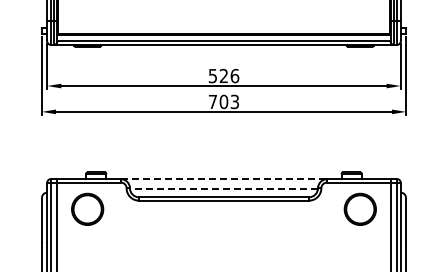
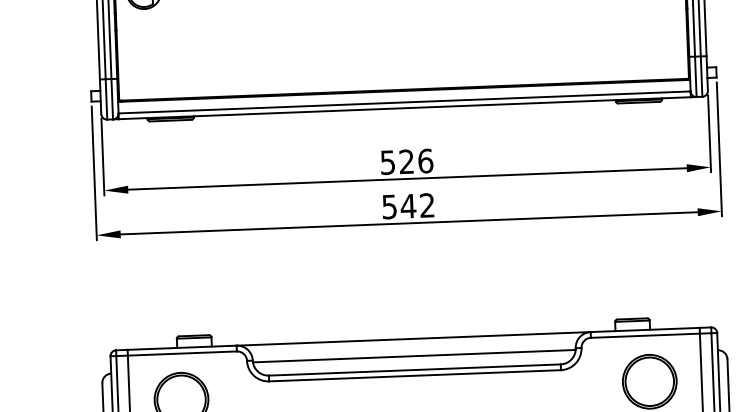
text: (223, 101) -> (407, 205), 703 -> 542
line: (224, 179) -> (414, 339), dashed -> solid
line: (224, 189) -> (415, 356), dashed -> solid

